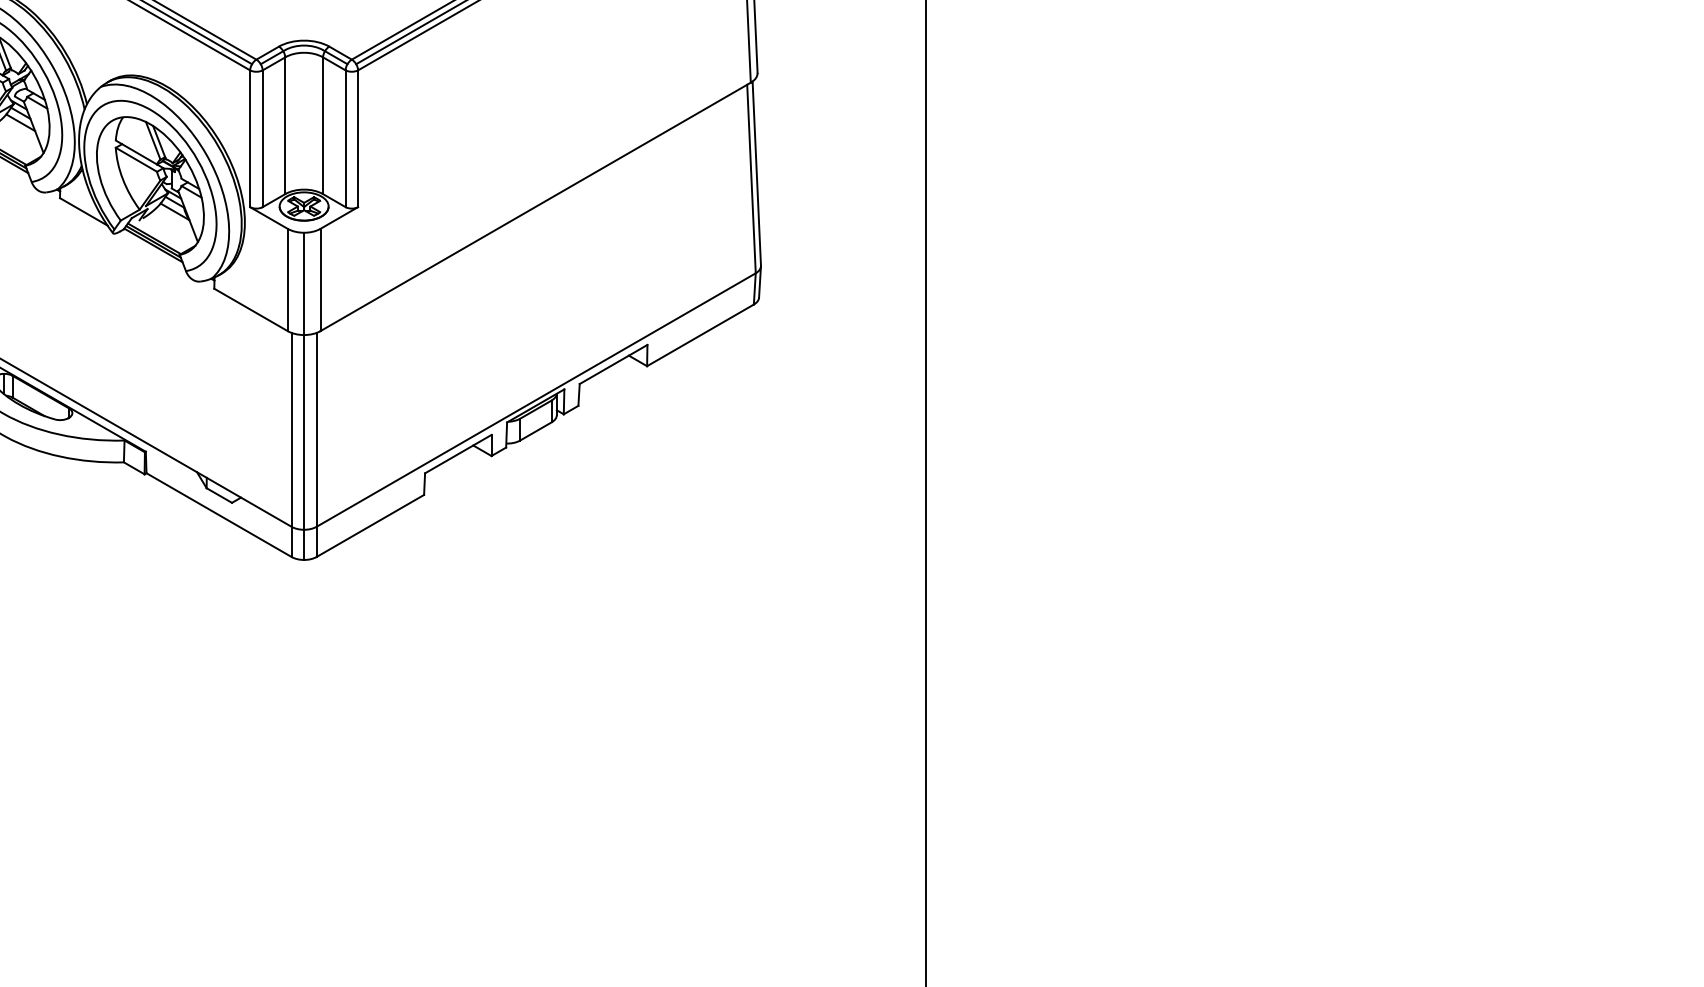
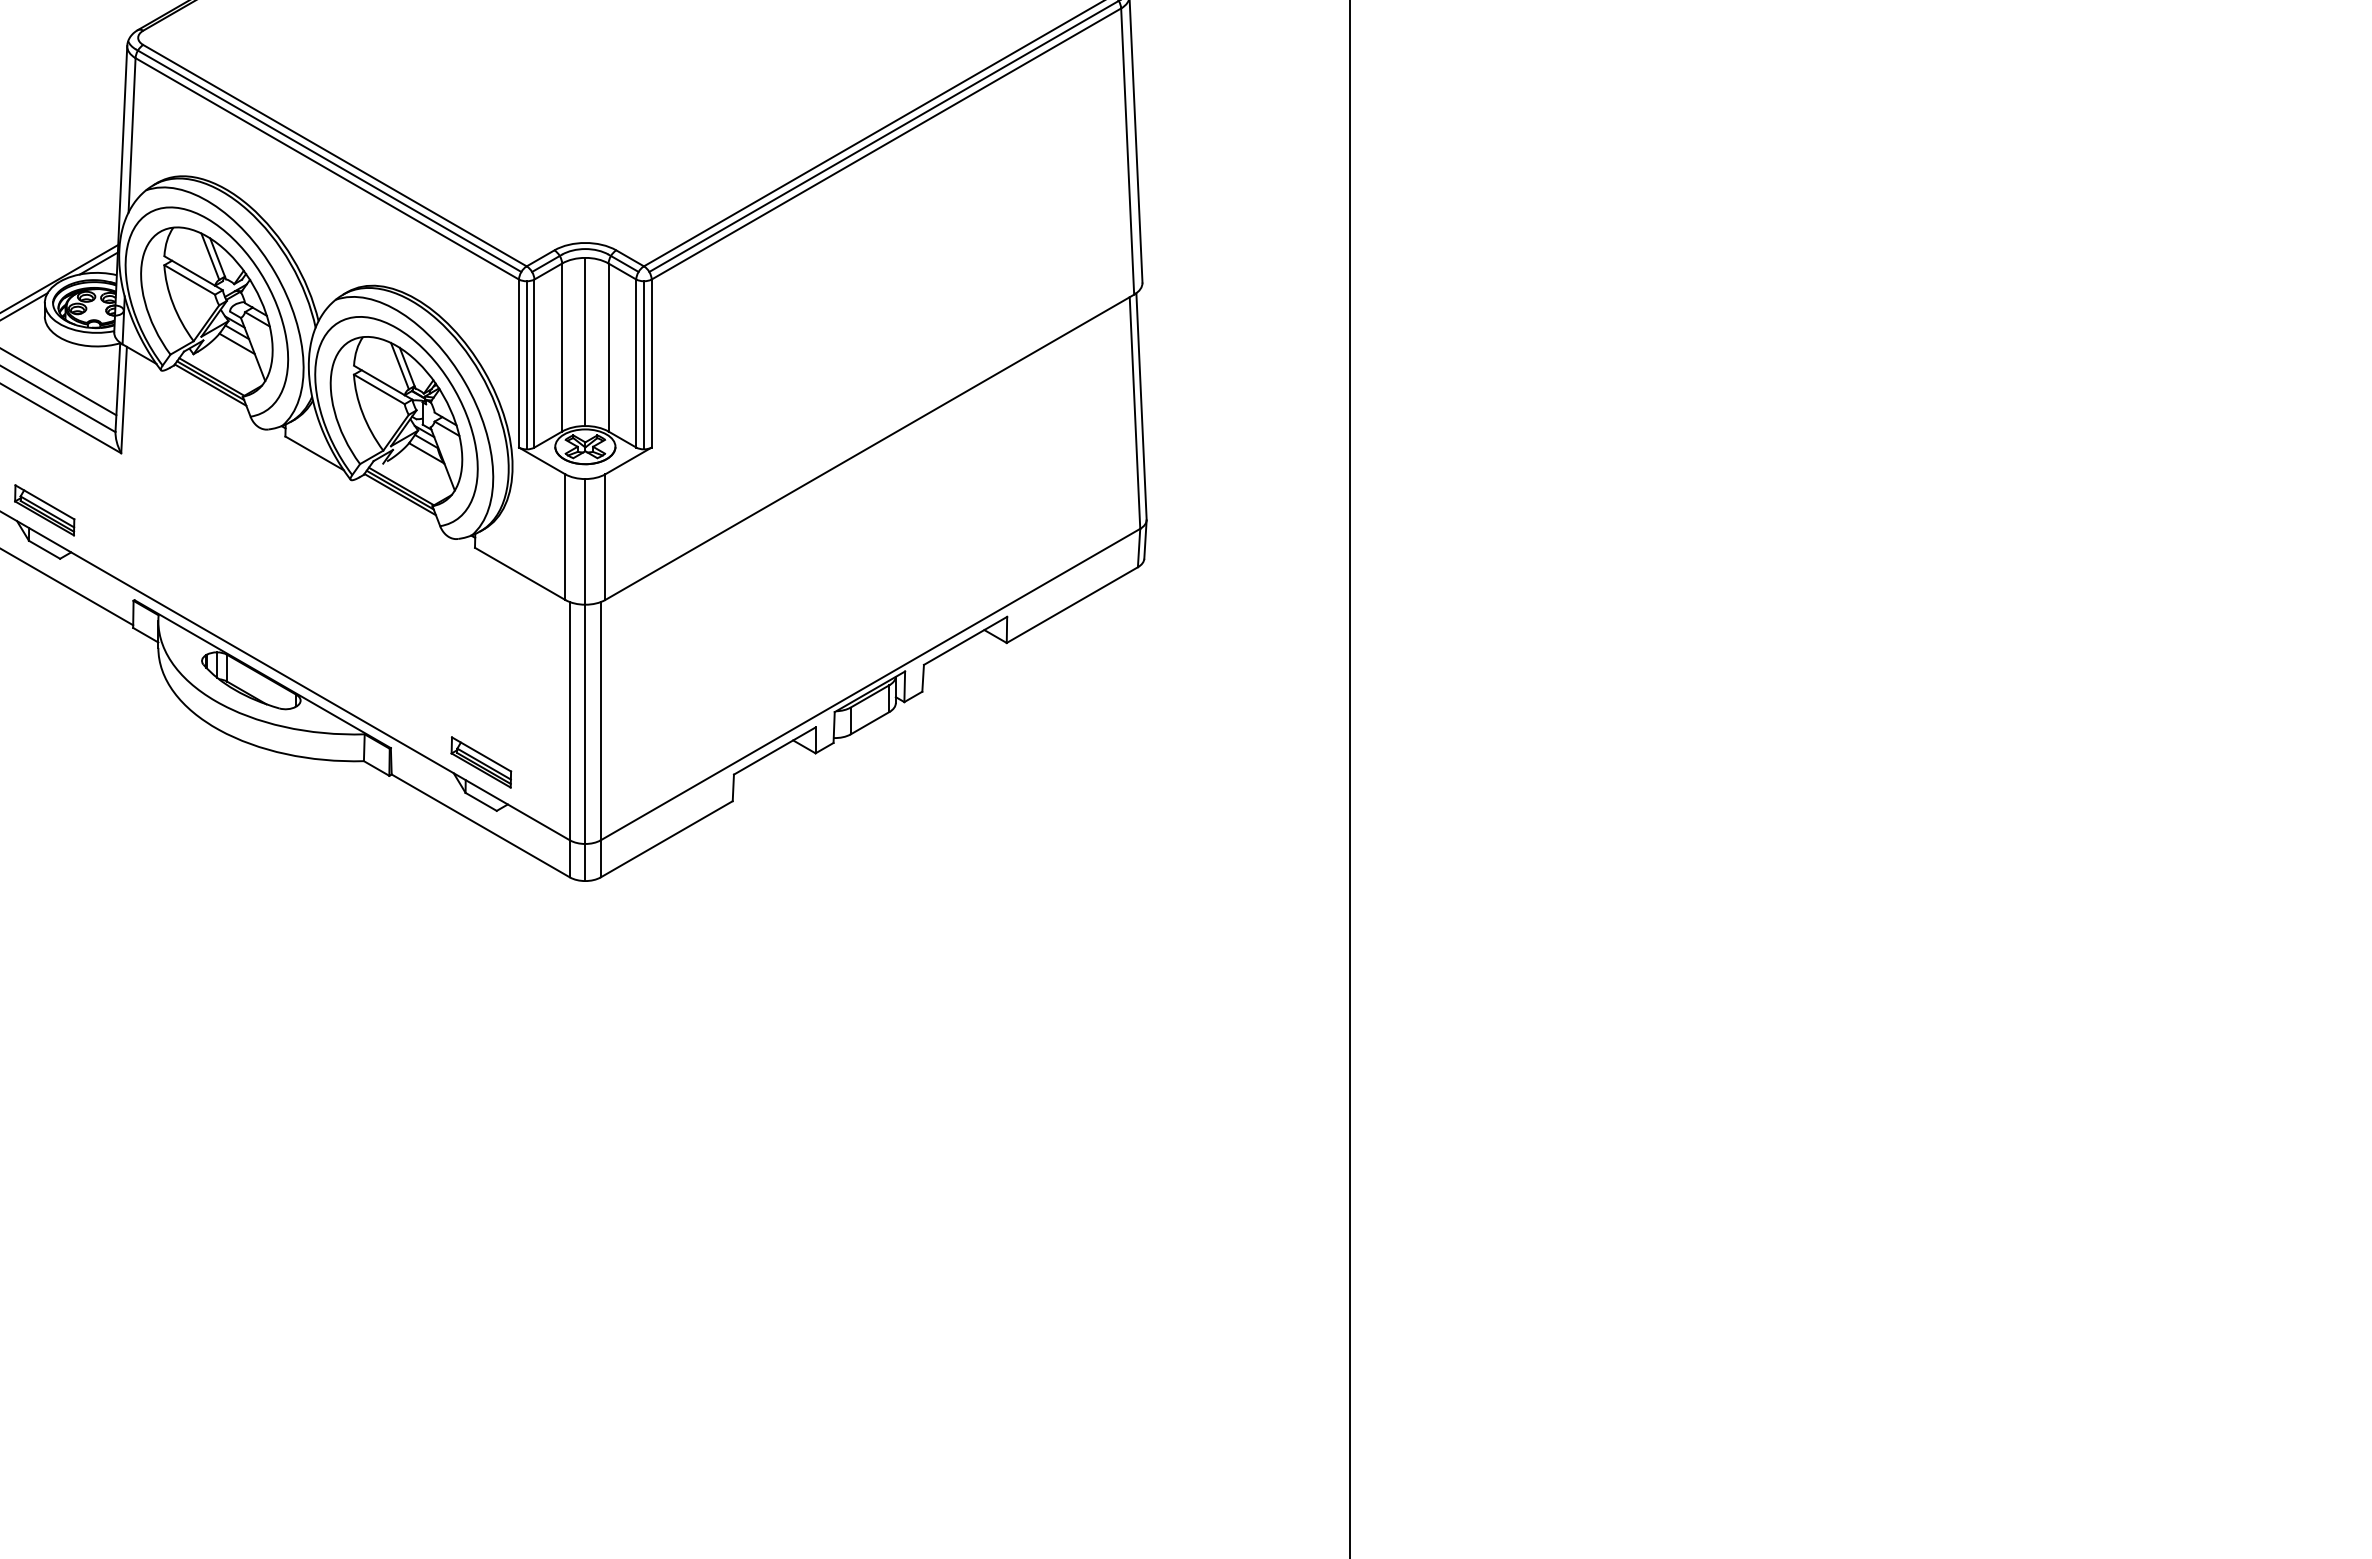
line: (304, 120) -> (585, 341), added
line: (256, 140) -> (526, 365), added
line: (351, 140) -> (643, 365), added
part: (219, 463) -> (481, 762), added

